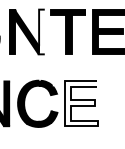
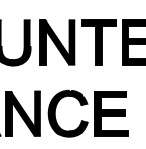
fill: (42, 32) -> (72, 42), added
fill: (81, 103) -> (111, 113), added

